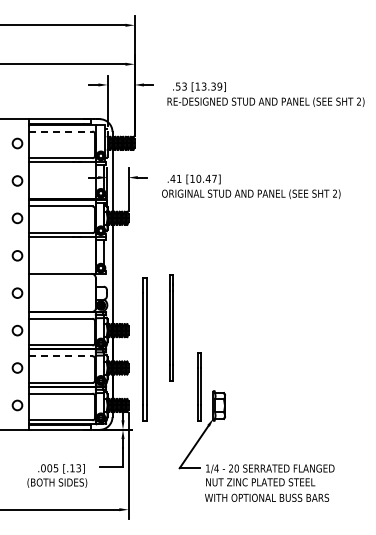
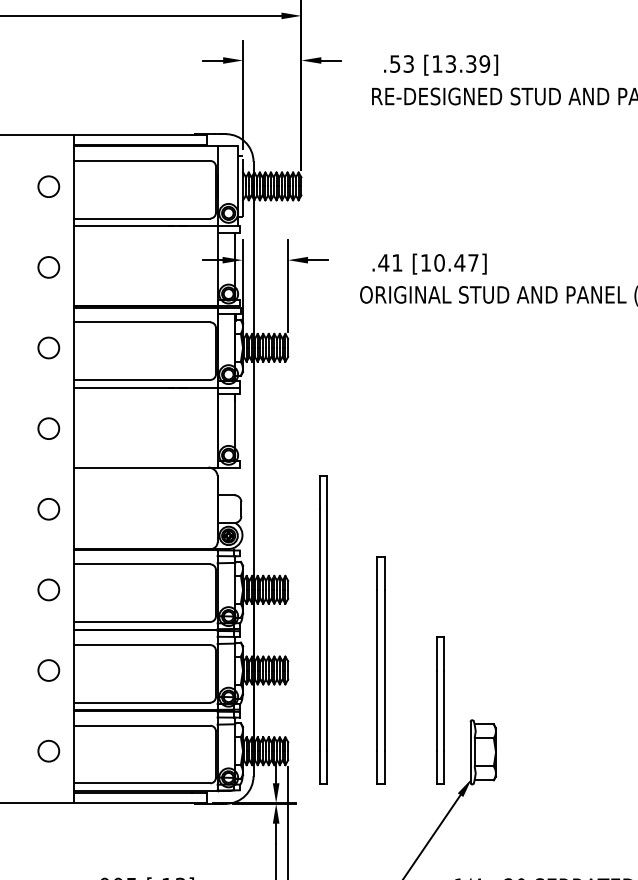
line: (60, 131) -> (141, 160), dashed -> solid
line: (170, 327) -> (378, 669), moved
line: (60, 356) -> (141, 645), dashed -> solid

